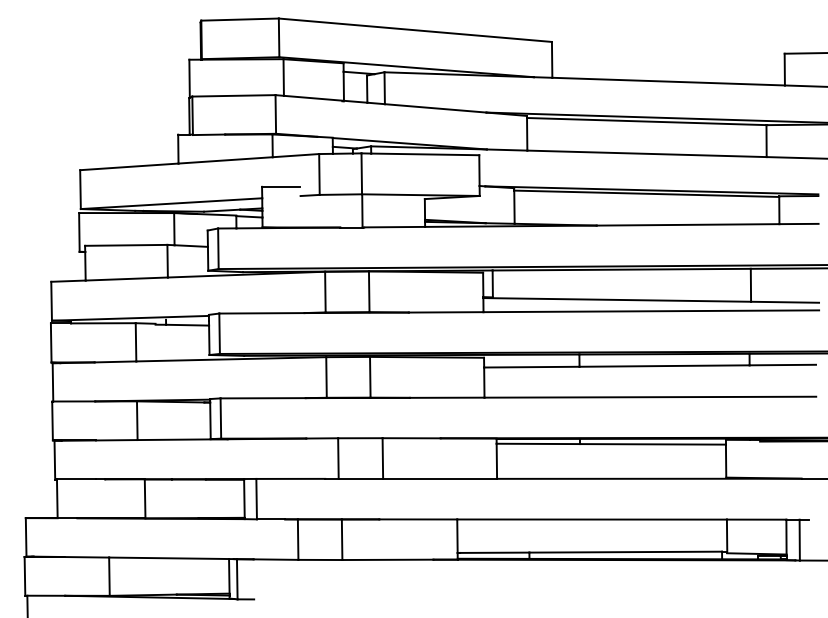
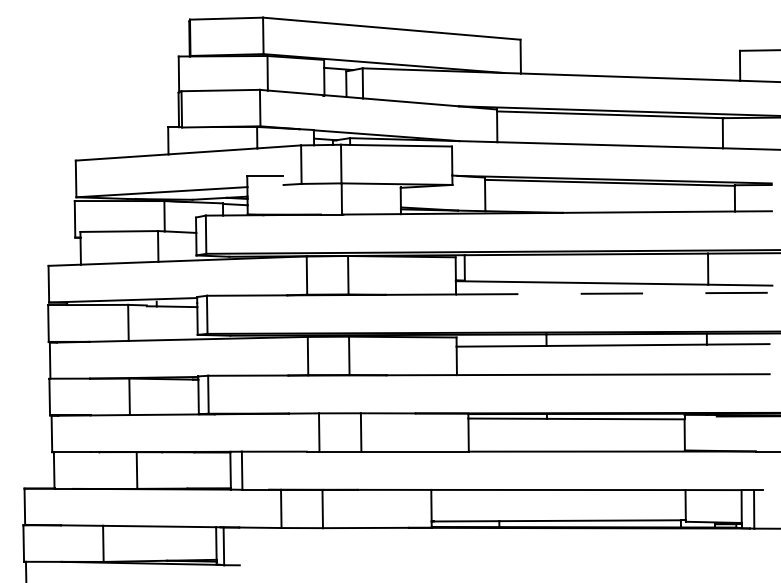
line: (651, 311) -> (614, 293), solid -> dashed

